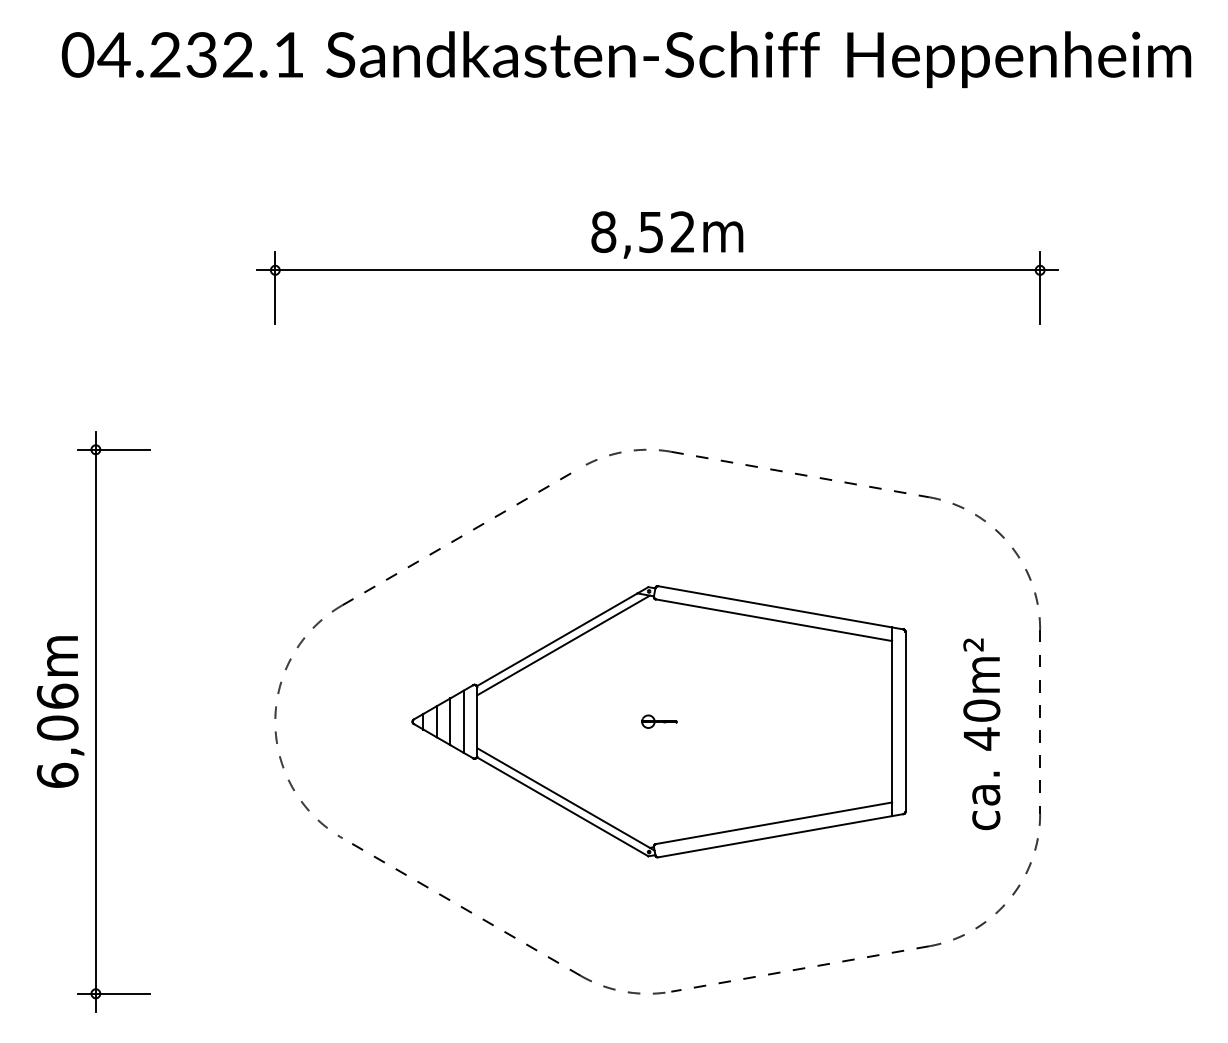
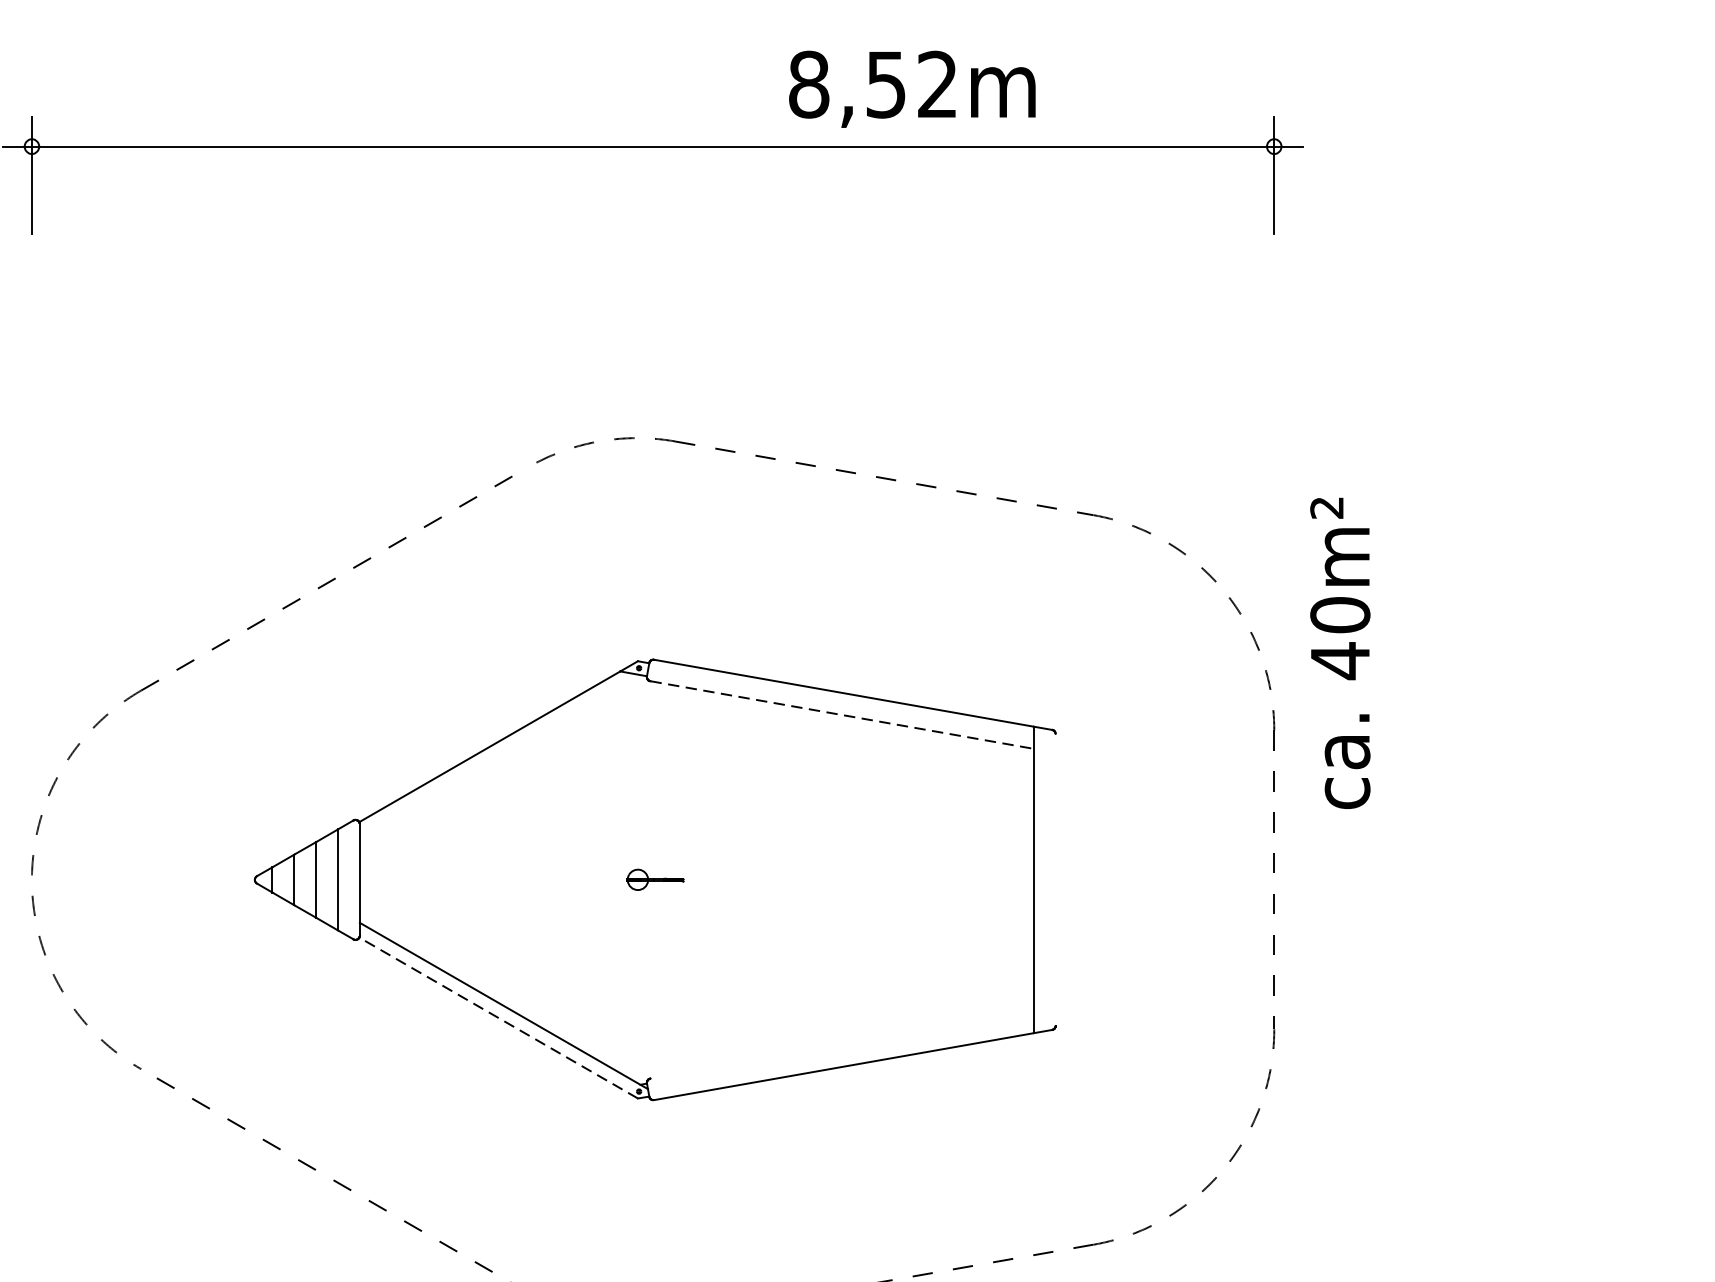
text: (667, 234) -> (912, 88), moved
line: (774, 620) -> (842, 715), solid -> dashed
line: (563, 645) -> (500, 756), removed
line: (905, 721) -> (1055, 879), removed
text: (981, 734) -> (1339, 653), moved
line: (562, 806) -> (498, 1017), solid -> dashed
line: (774, 823) -> (842, 1045), removed

